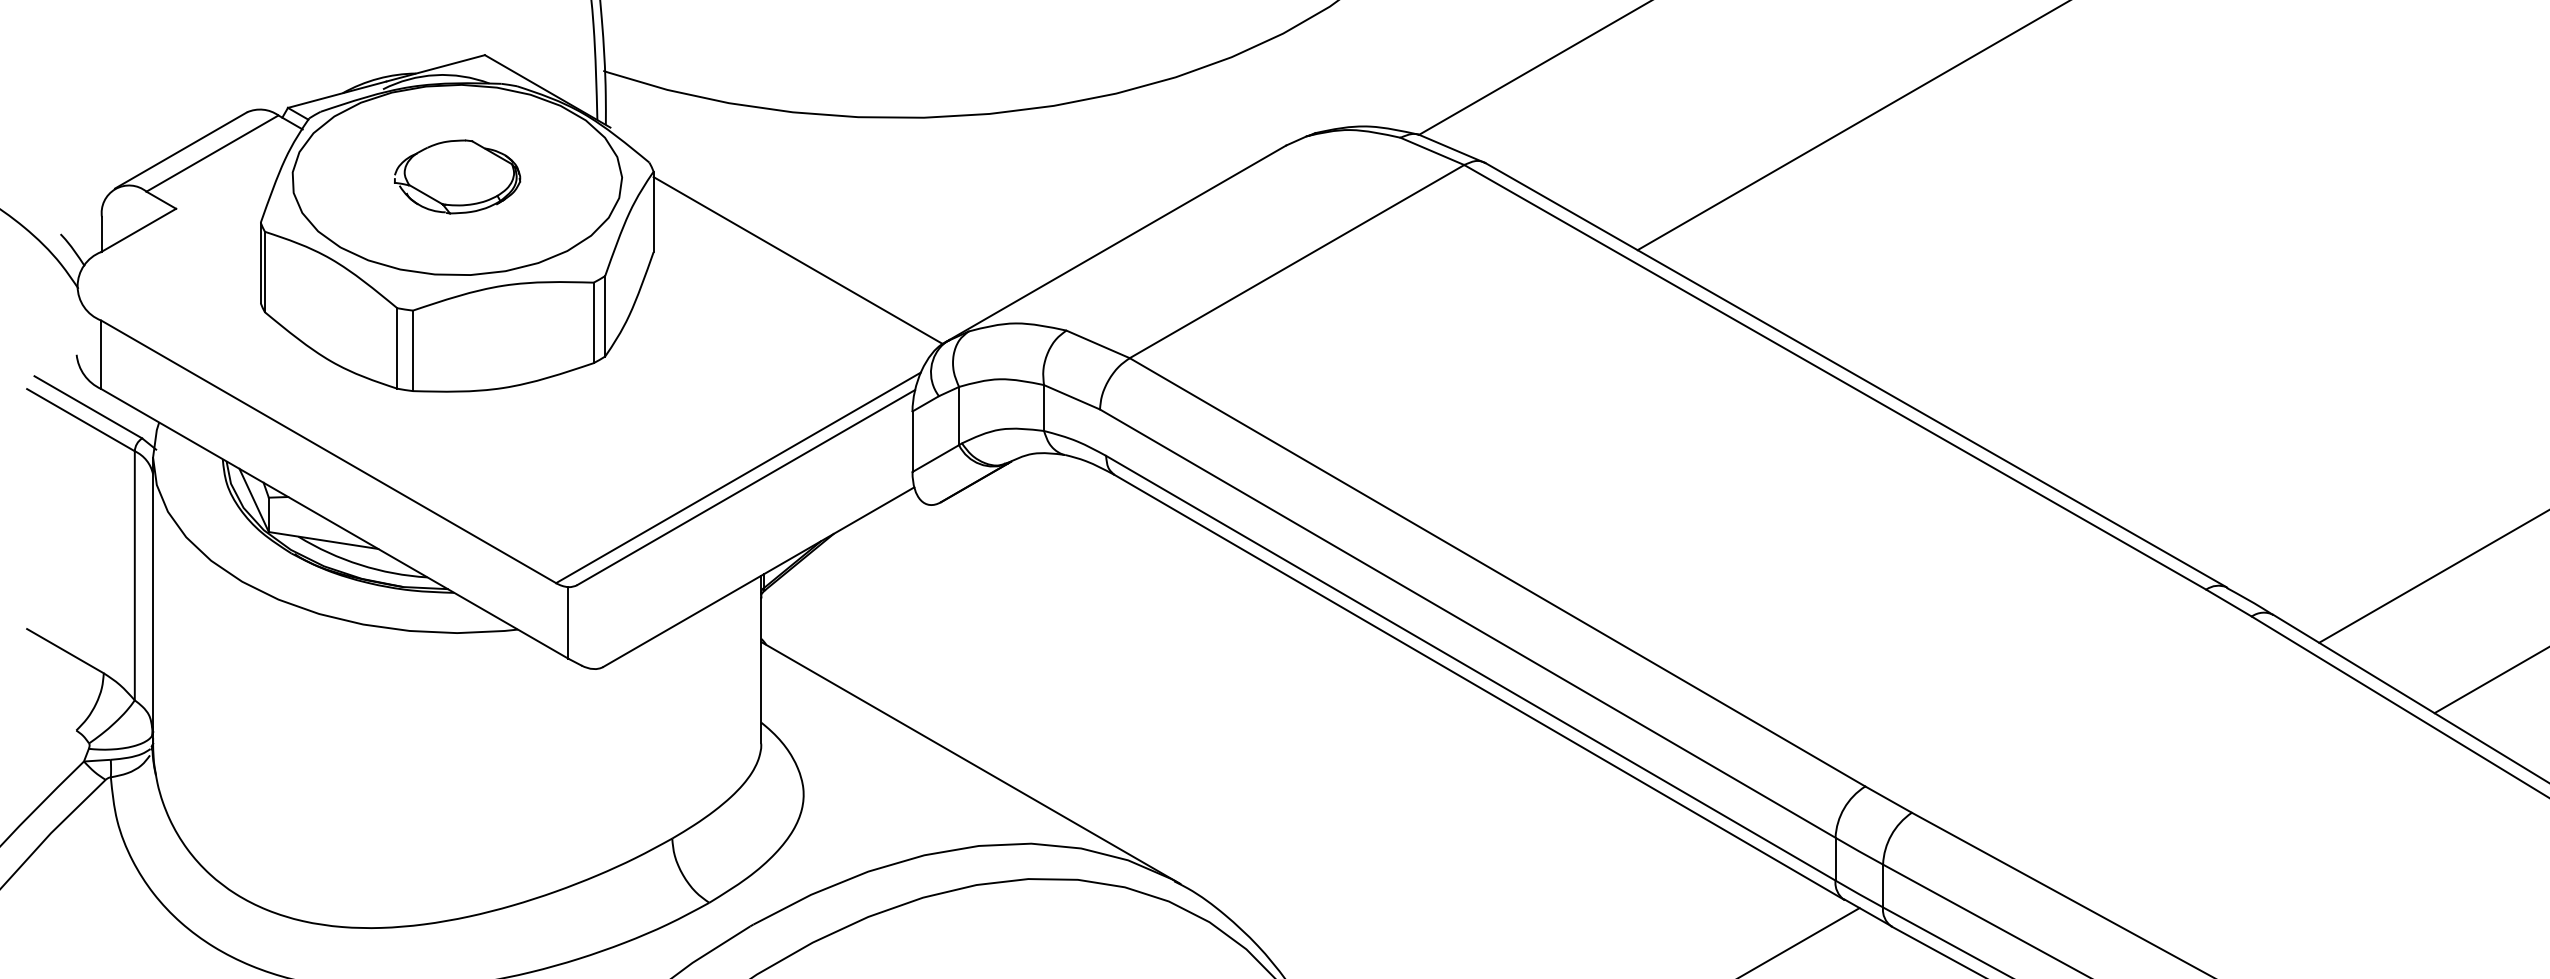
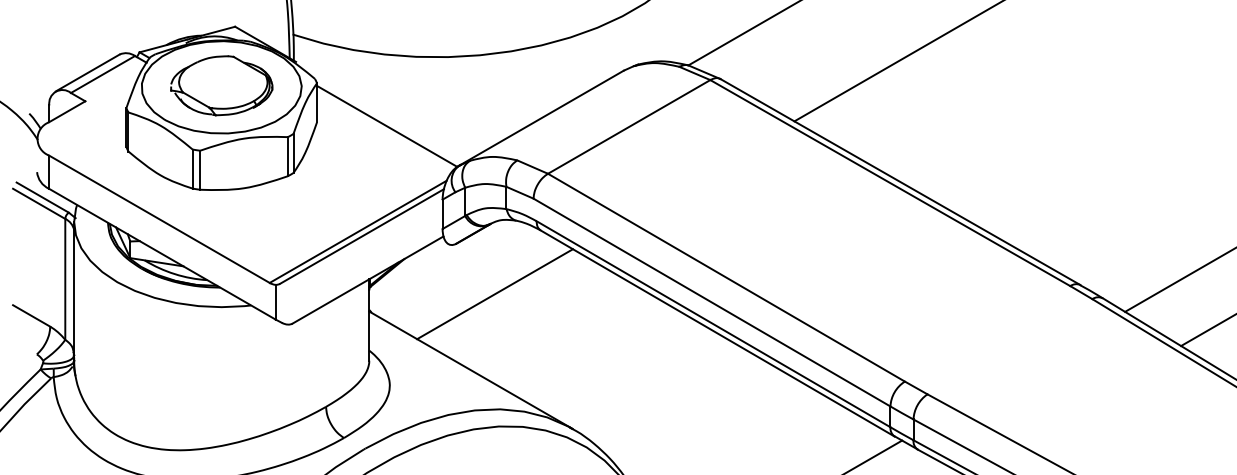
part: (456, 176) -> (221, 85), size x1.67
line: (1019, 606) -> (494, 294), added

